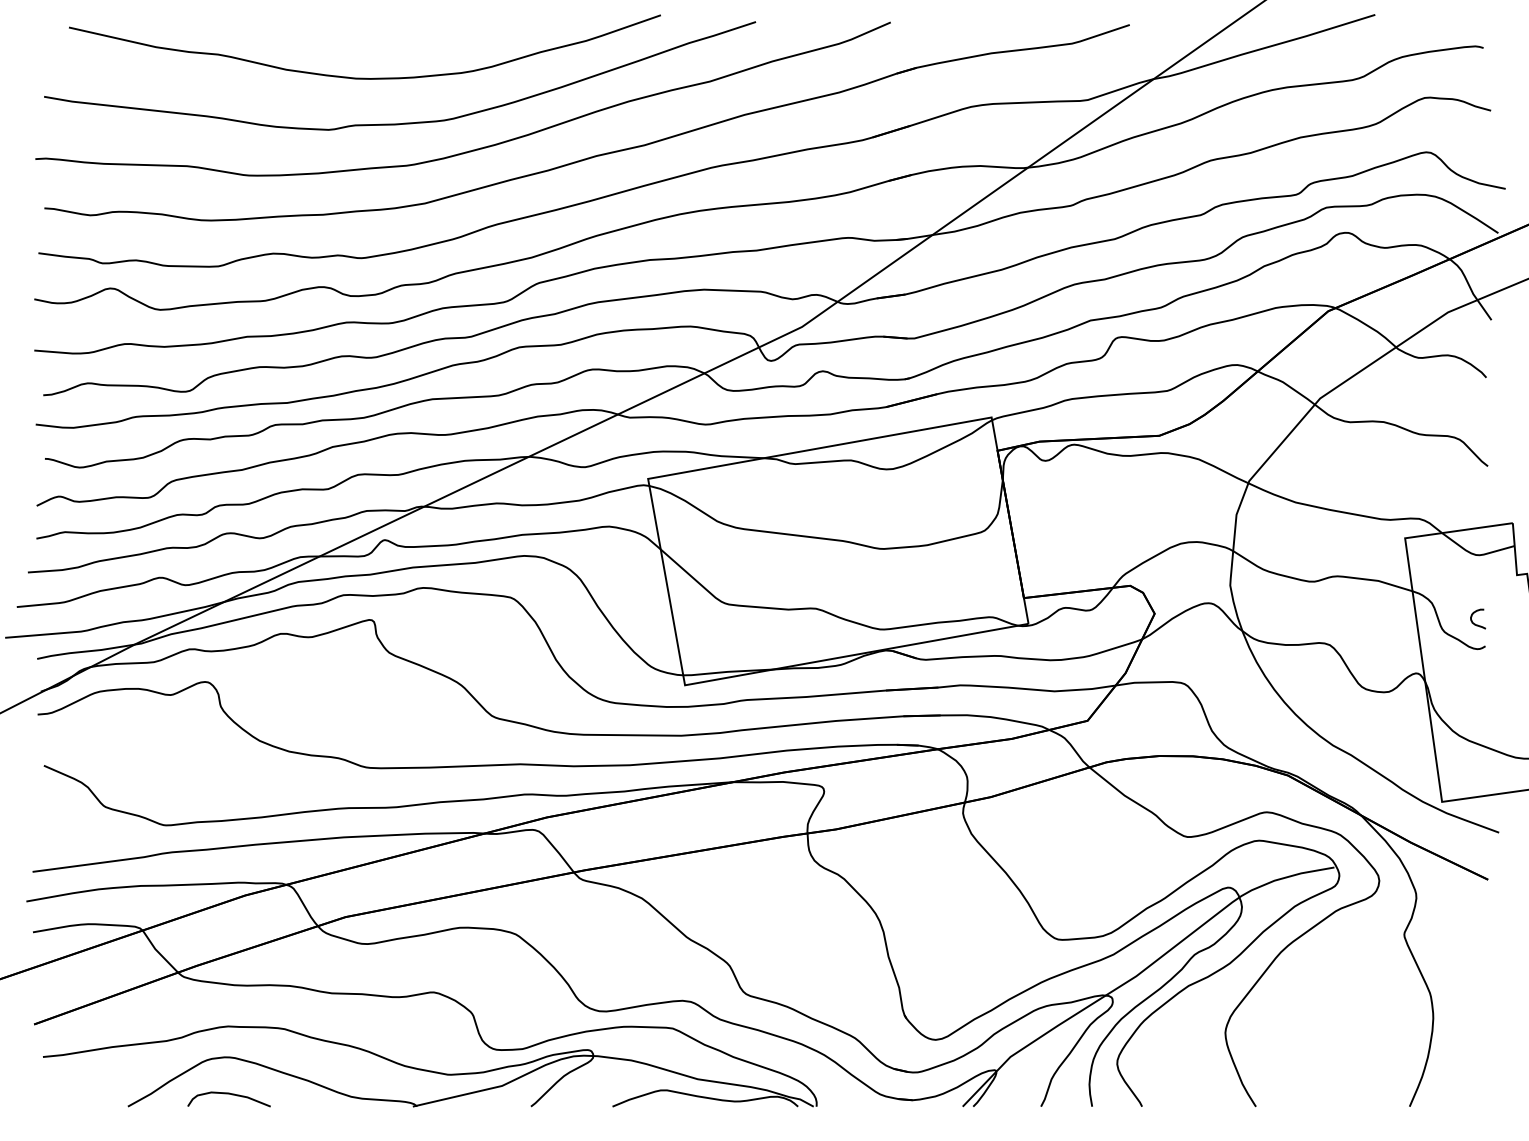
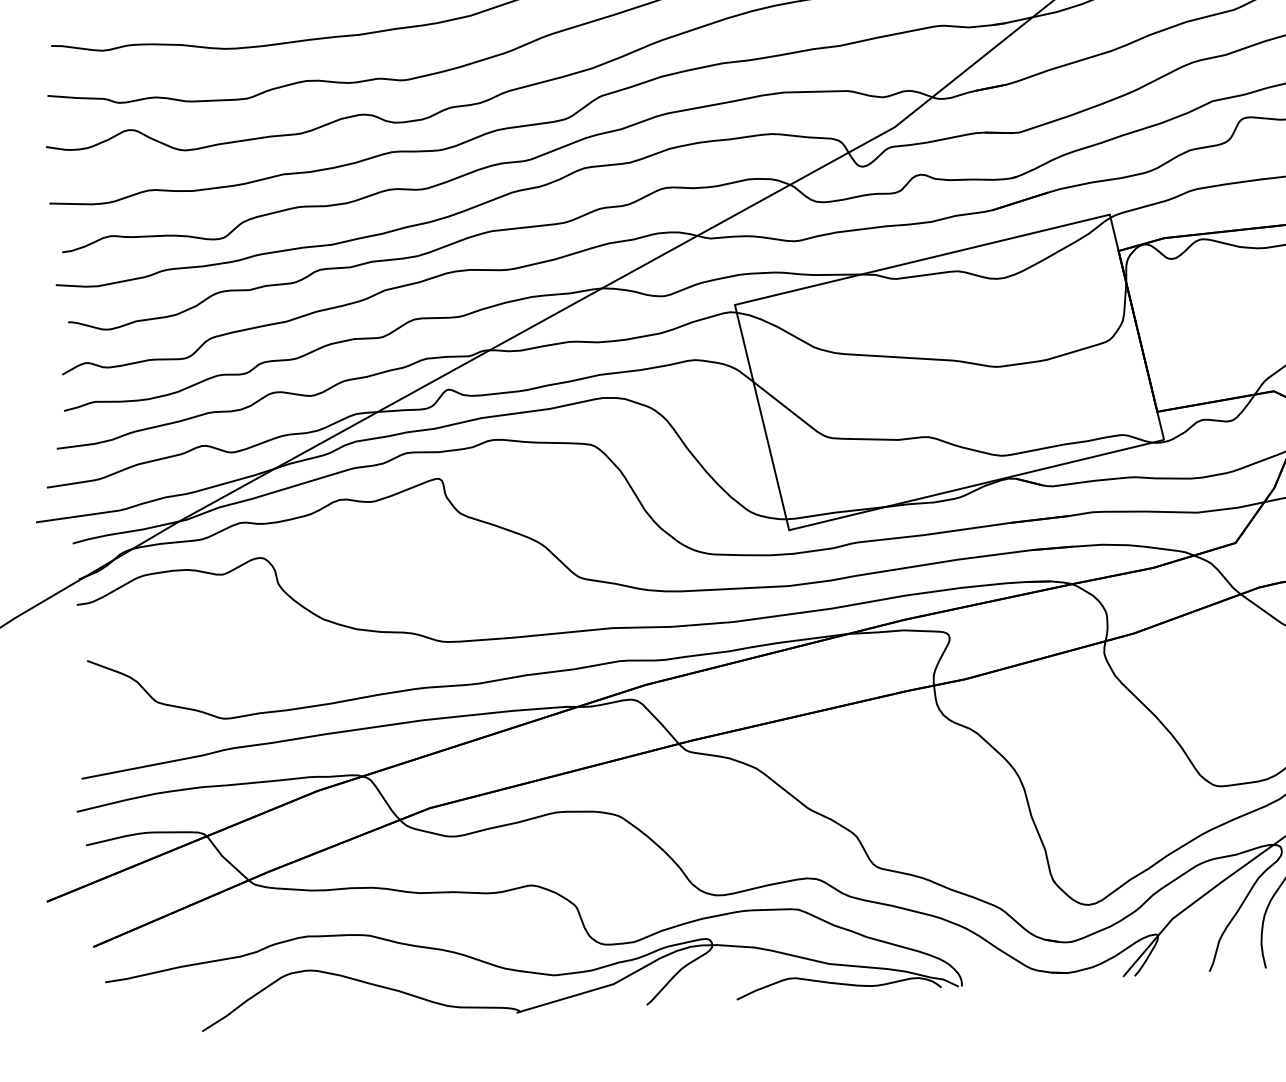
curve: (228, 1094) -> (312, 1011), removed

